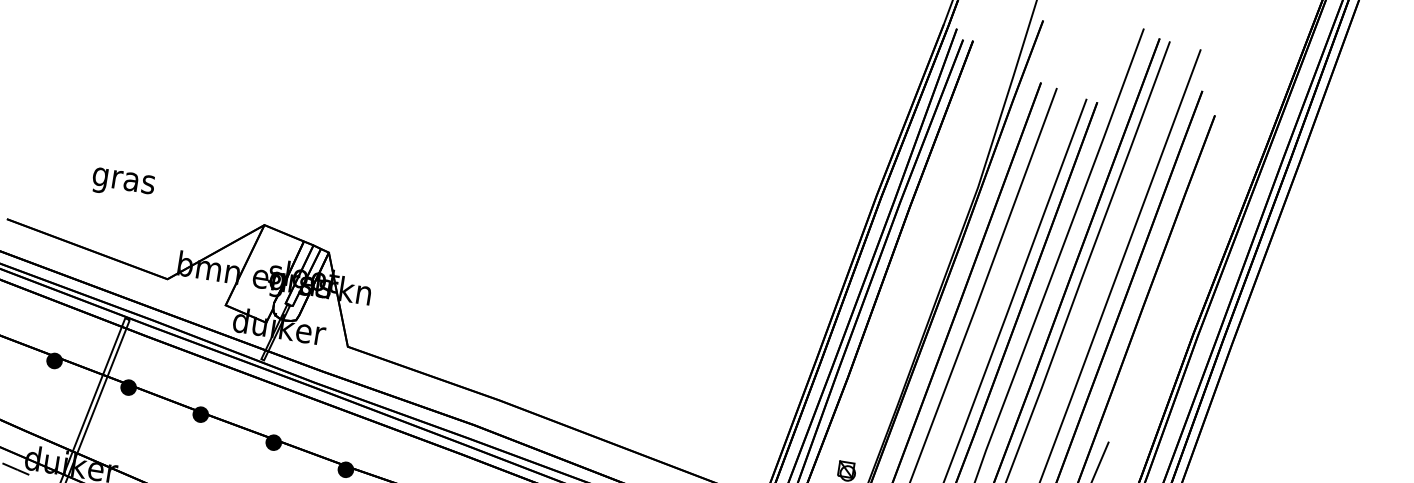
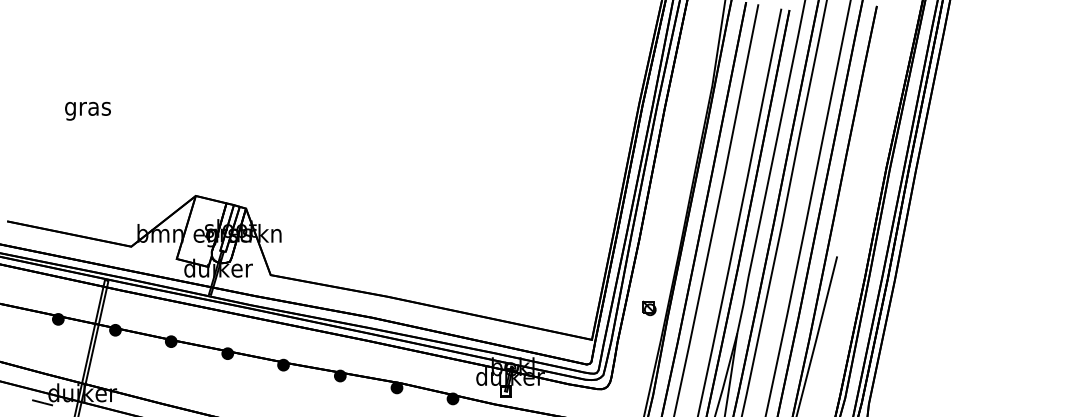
text: (122, 182) -> (87, 110), moved

